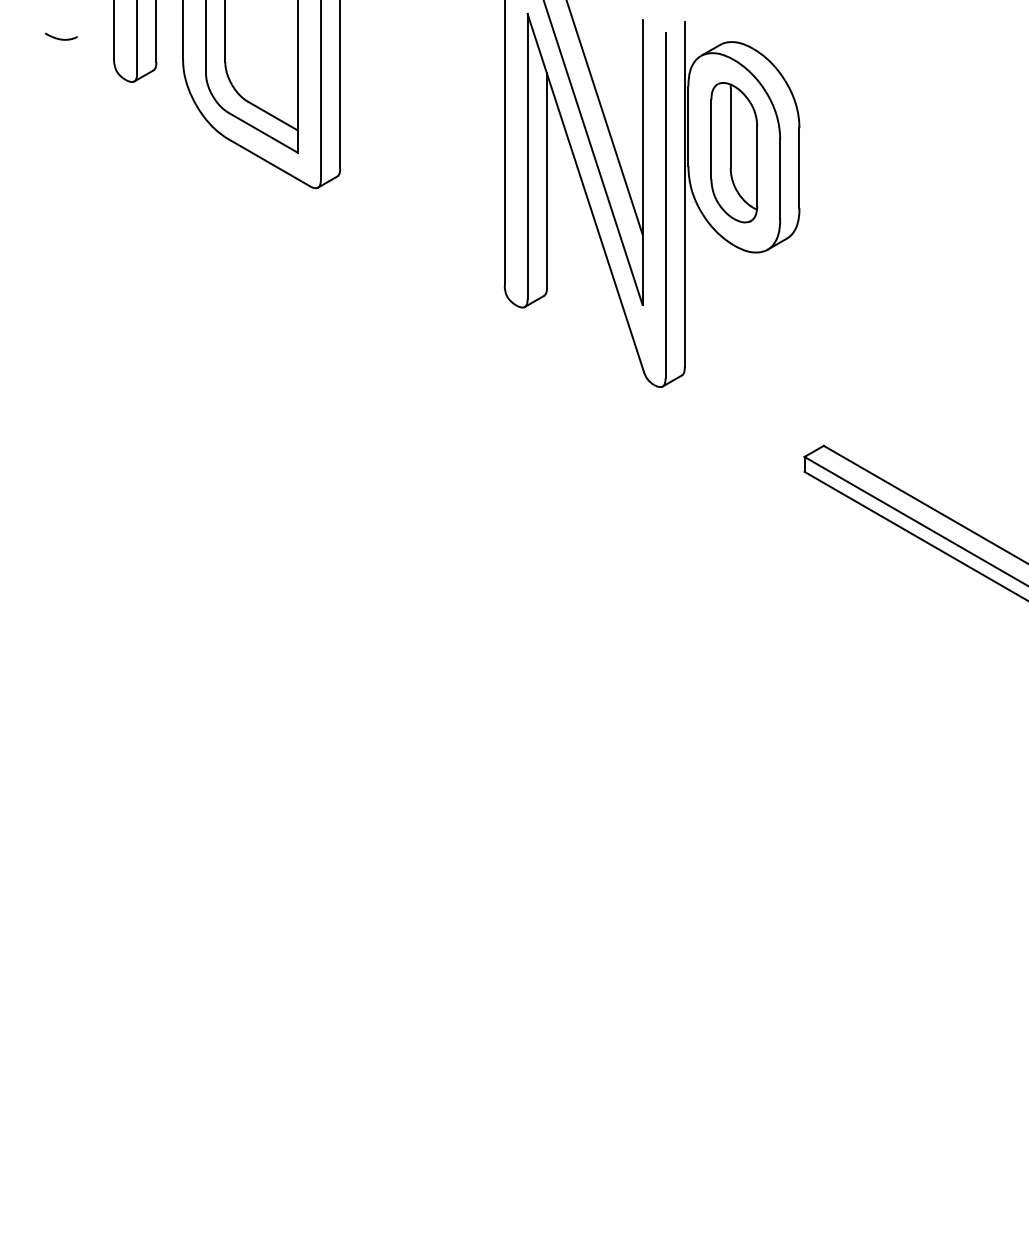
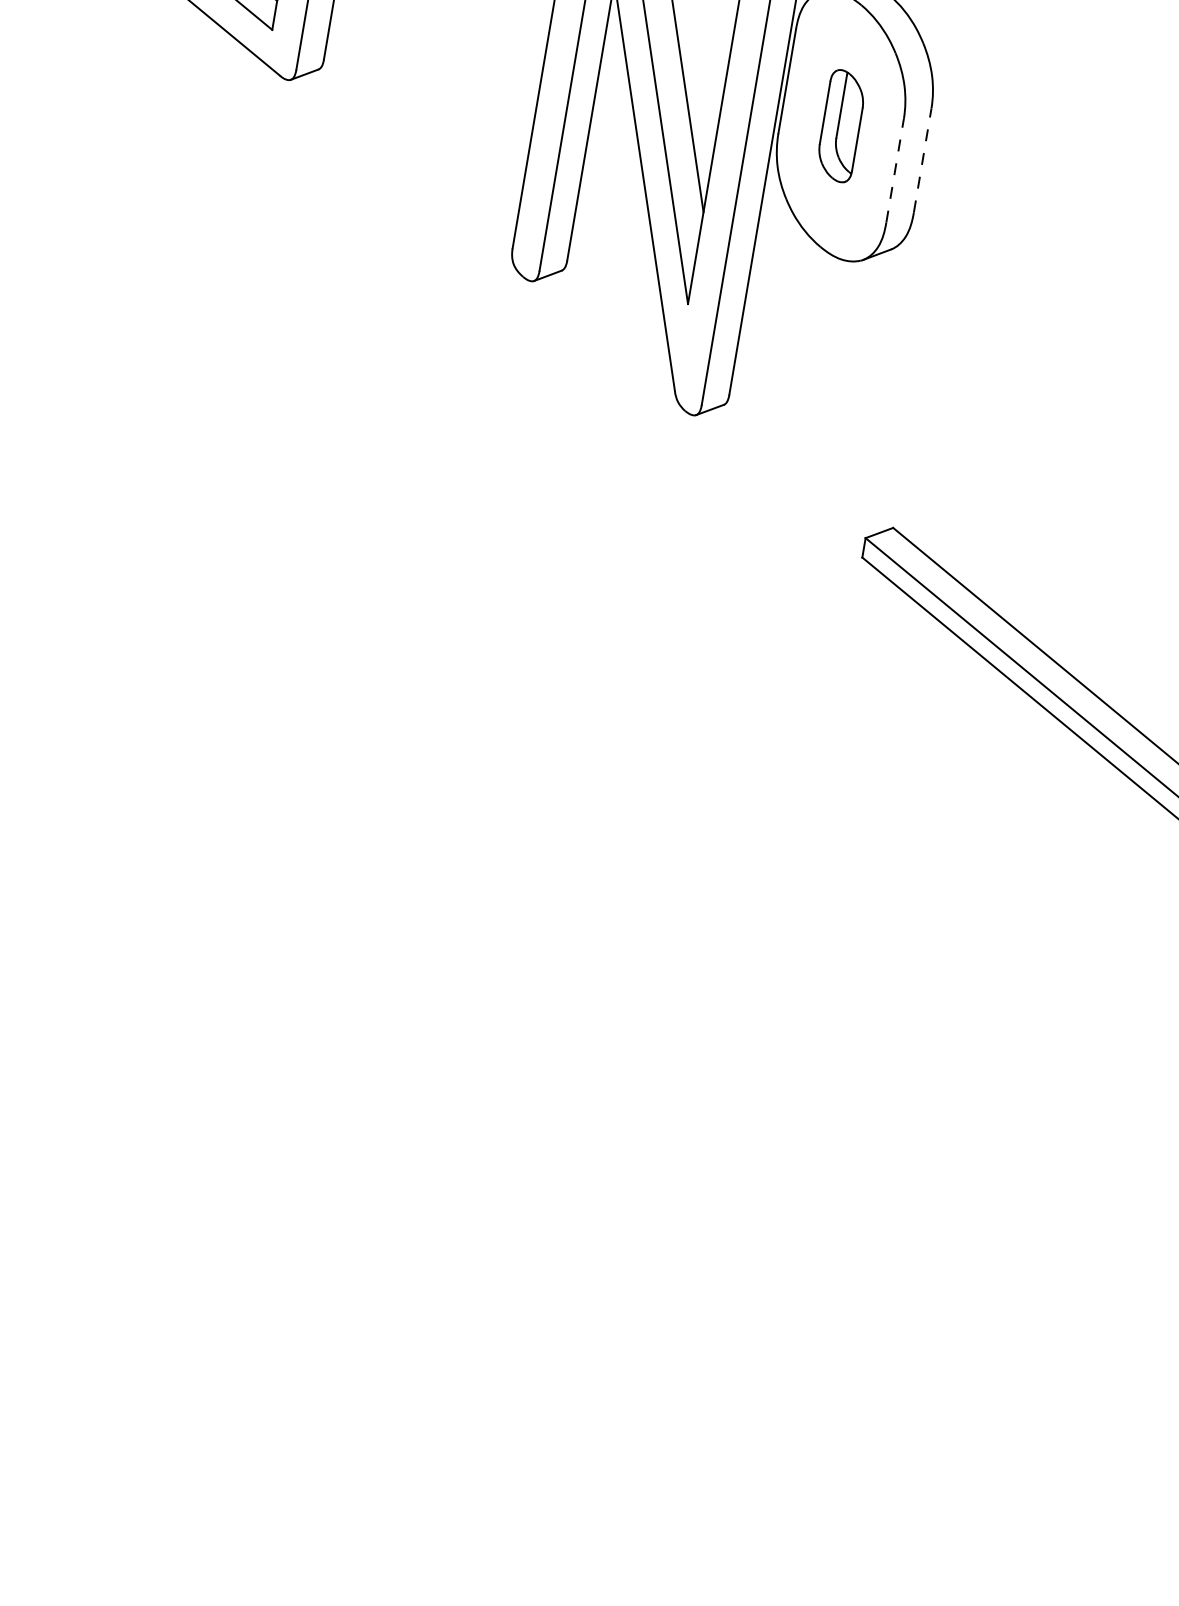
part: (734, 152) -> (841, 125), size x0.6
line: (799, 168) -> (922, 160), solid -> dashed
line: (780, 179) -> (895, 171), solid -> dashed

